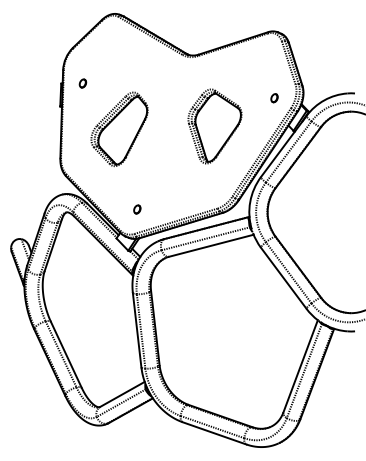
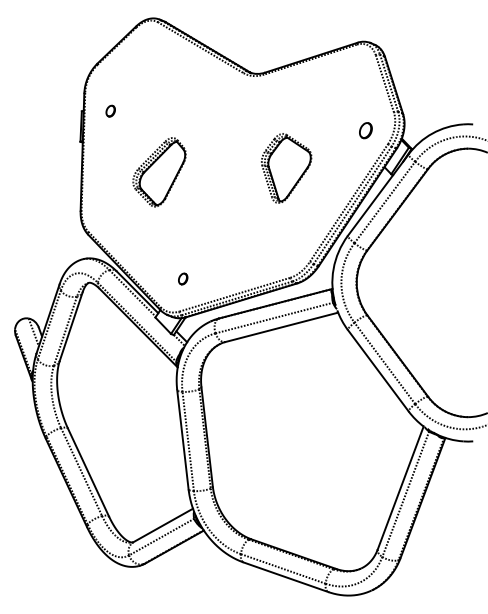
part: (274, 98) -> (365, 130), size x1.4
part: (214, 126) -> (286, 168), size x0.7
part: (119, 129) -> (159, 172), size x0.7

